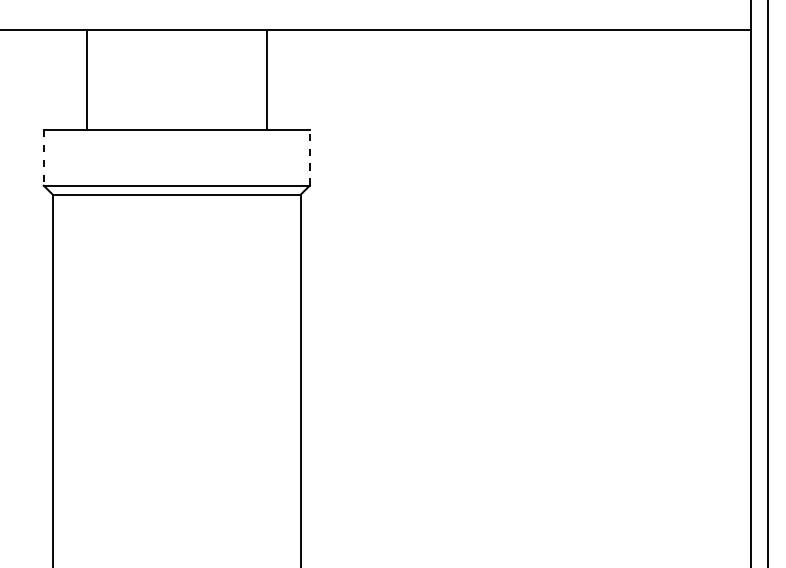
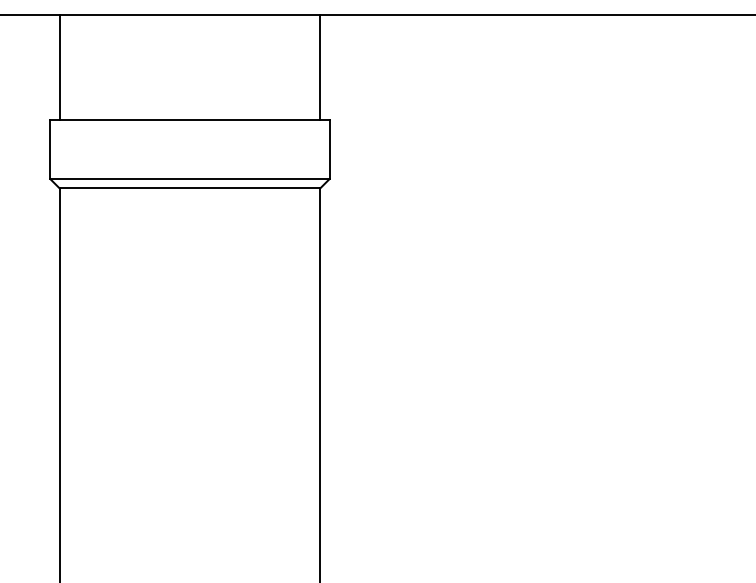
line: (86, 79) -> (59, 67), moved
line: (266, 79) -> (319, 67), moved
line: (43, 157) -> (49, 149), dashed -> solid
line: (309, 157) -> (329, 149), dashed -> solid

